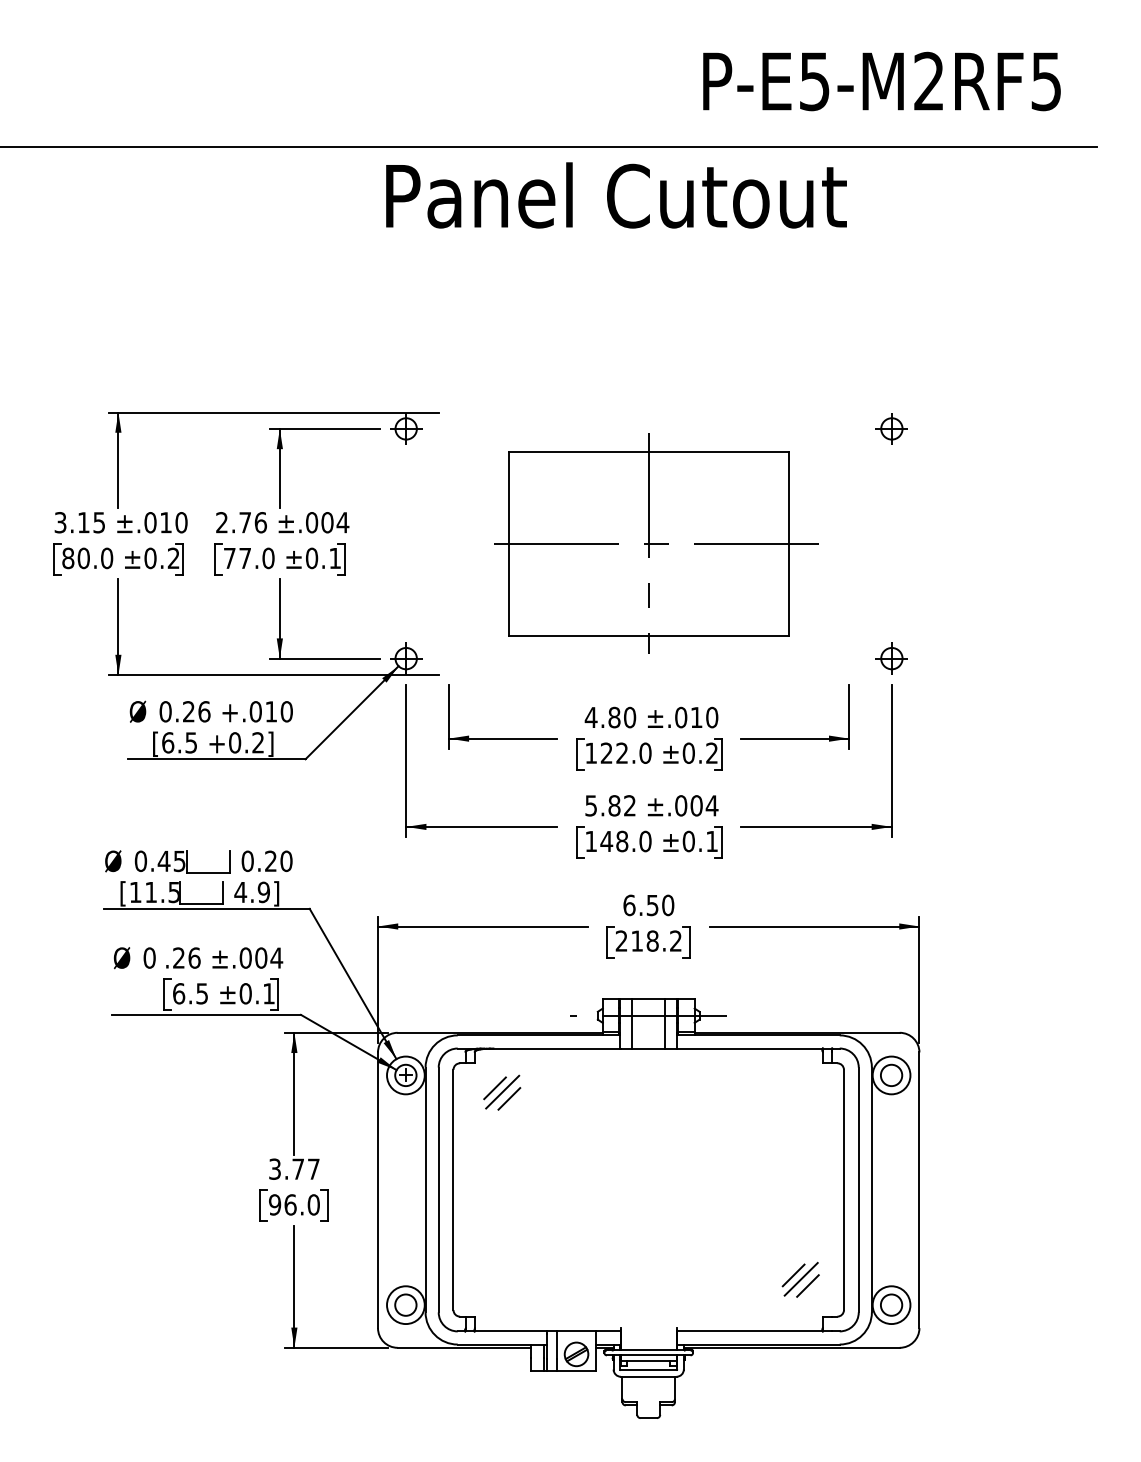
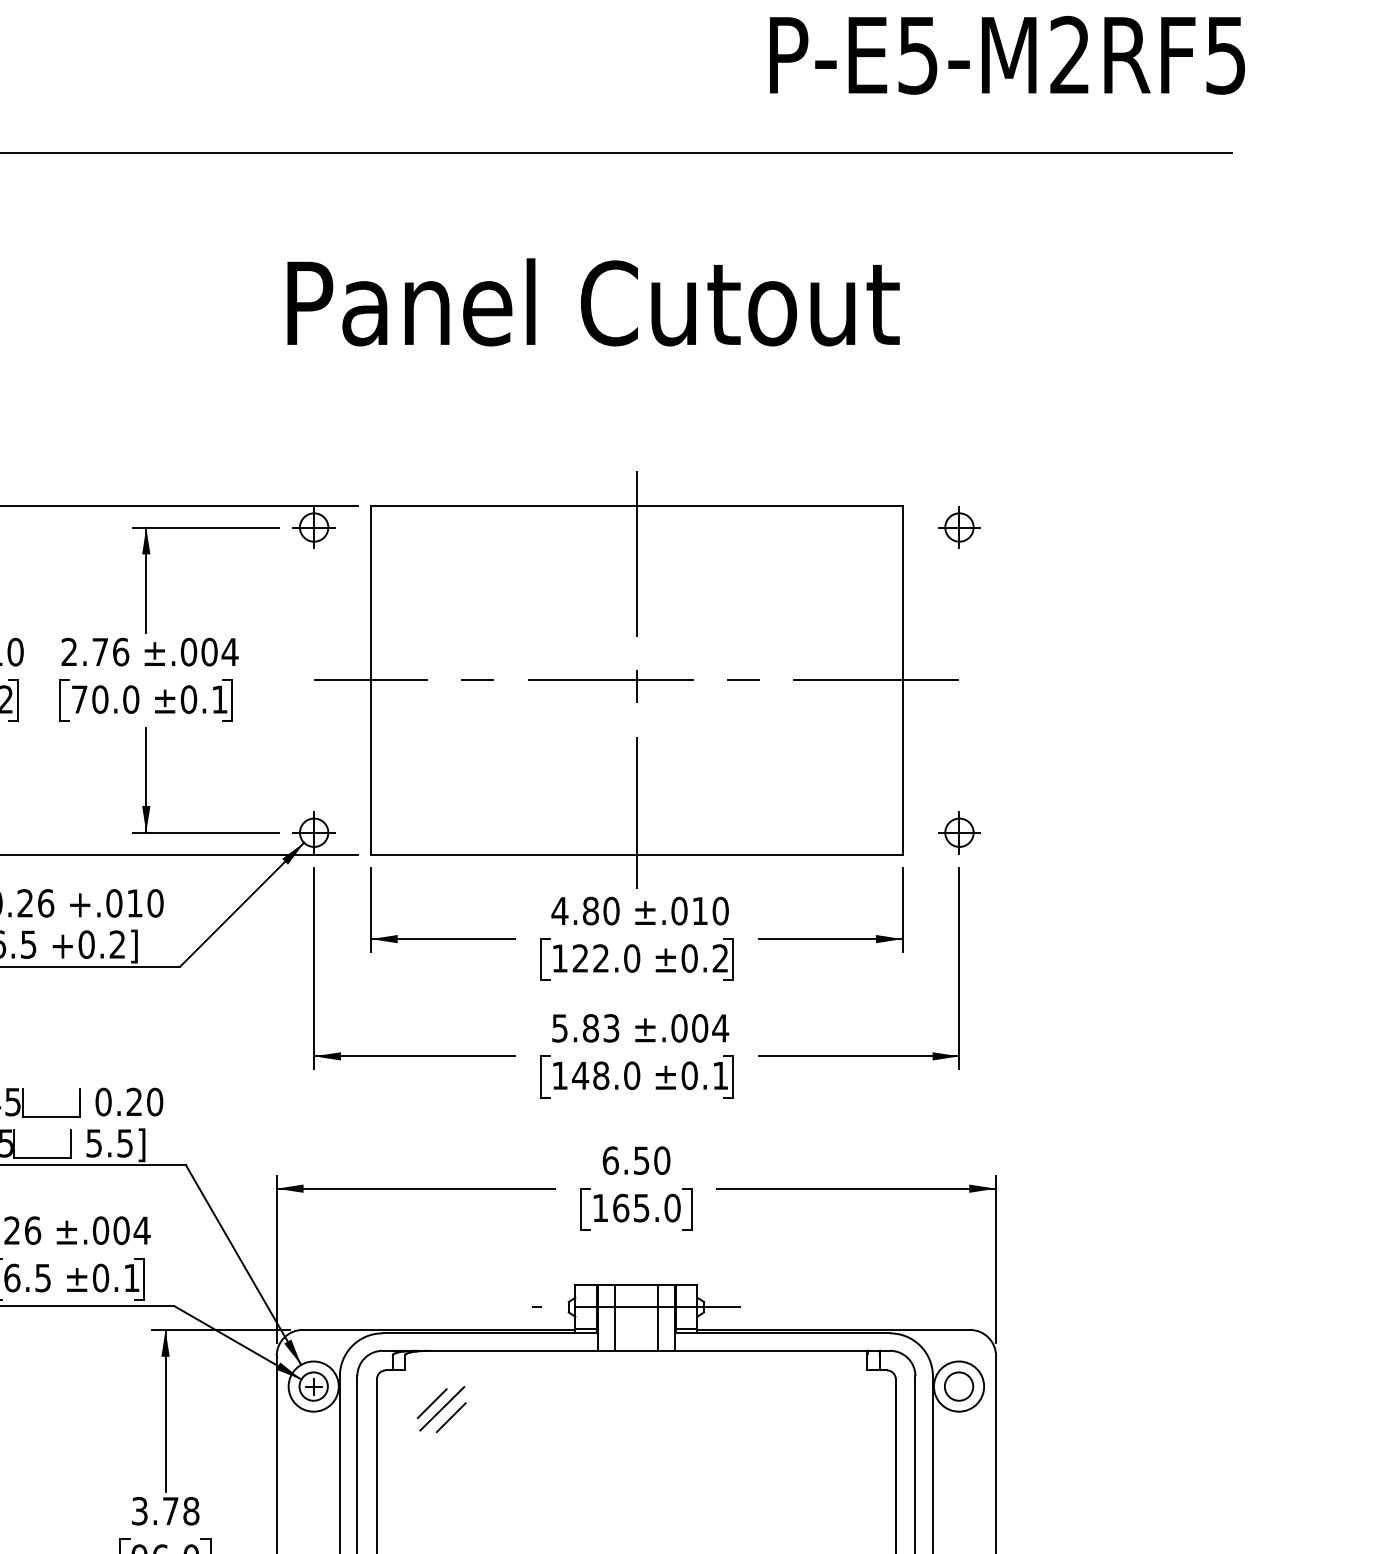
text: (881, 81) -> (1006, 55), moved
text: (616, 195) -> (593, 302), moved
part: (648, 543) -> (636, 679), size x1.43
text: (245, 558) -> (100, 699), 77.0 -> 70.0
text: (629, 805) -> (610, 1027), 5.82 -> 5.83
text: (251, 892) -> (108, 1143), 4.9] -> 5.5]
text: (648, 940) -> (636, 1207), 218.2 -> 165.0
text: (313, 1168) -> (190, 1510), 3.77 -> 3.78

